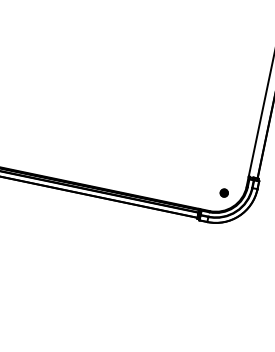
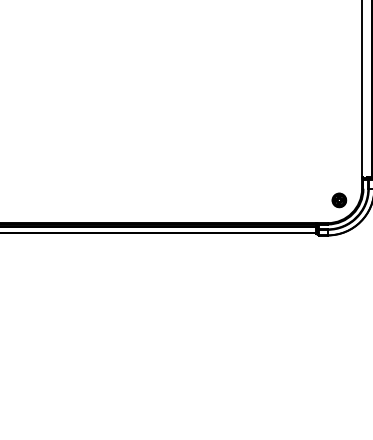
part: (224, 193) -> (339, 200), size x1.67

